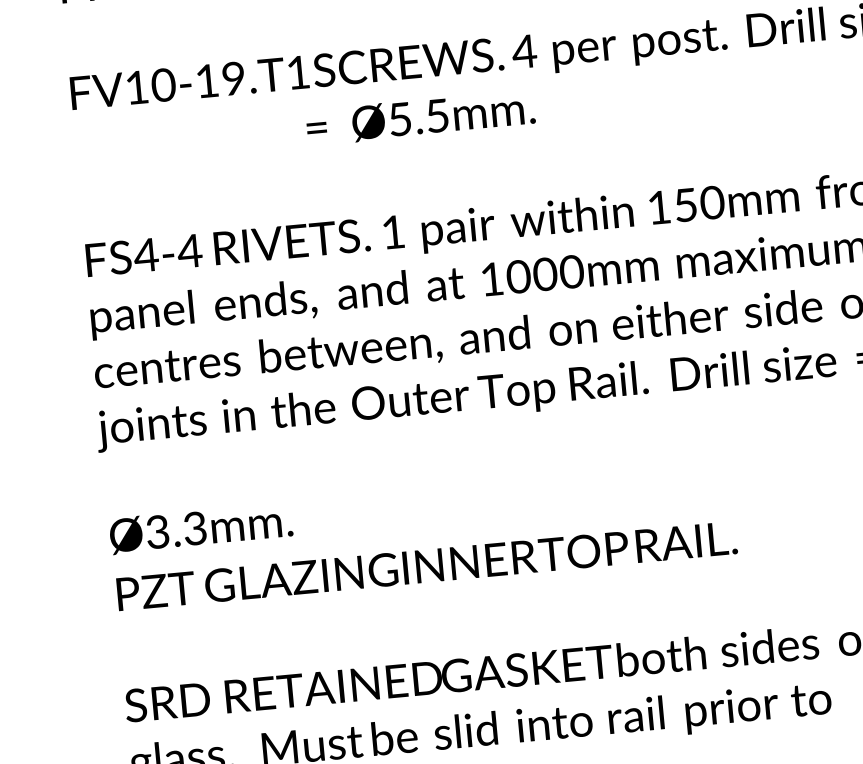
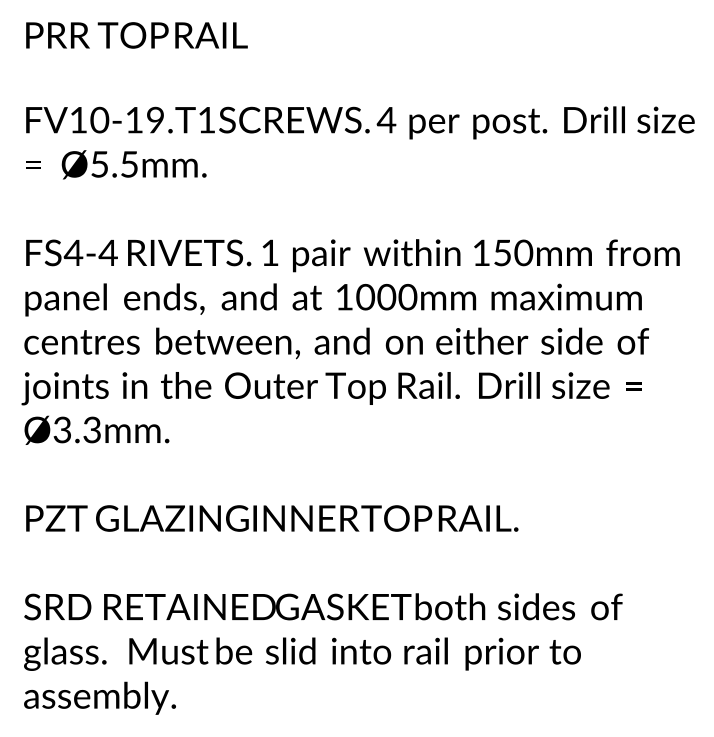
text: (421, 117) -> (116, 164), moved
text: (200, 527) -> (96, 429), moved

